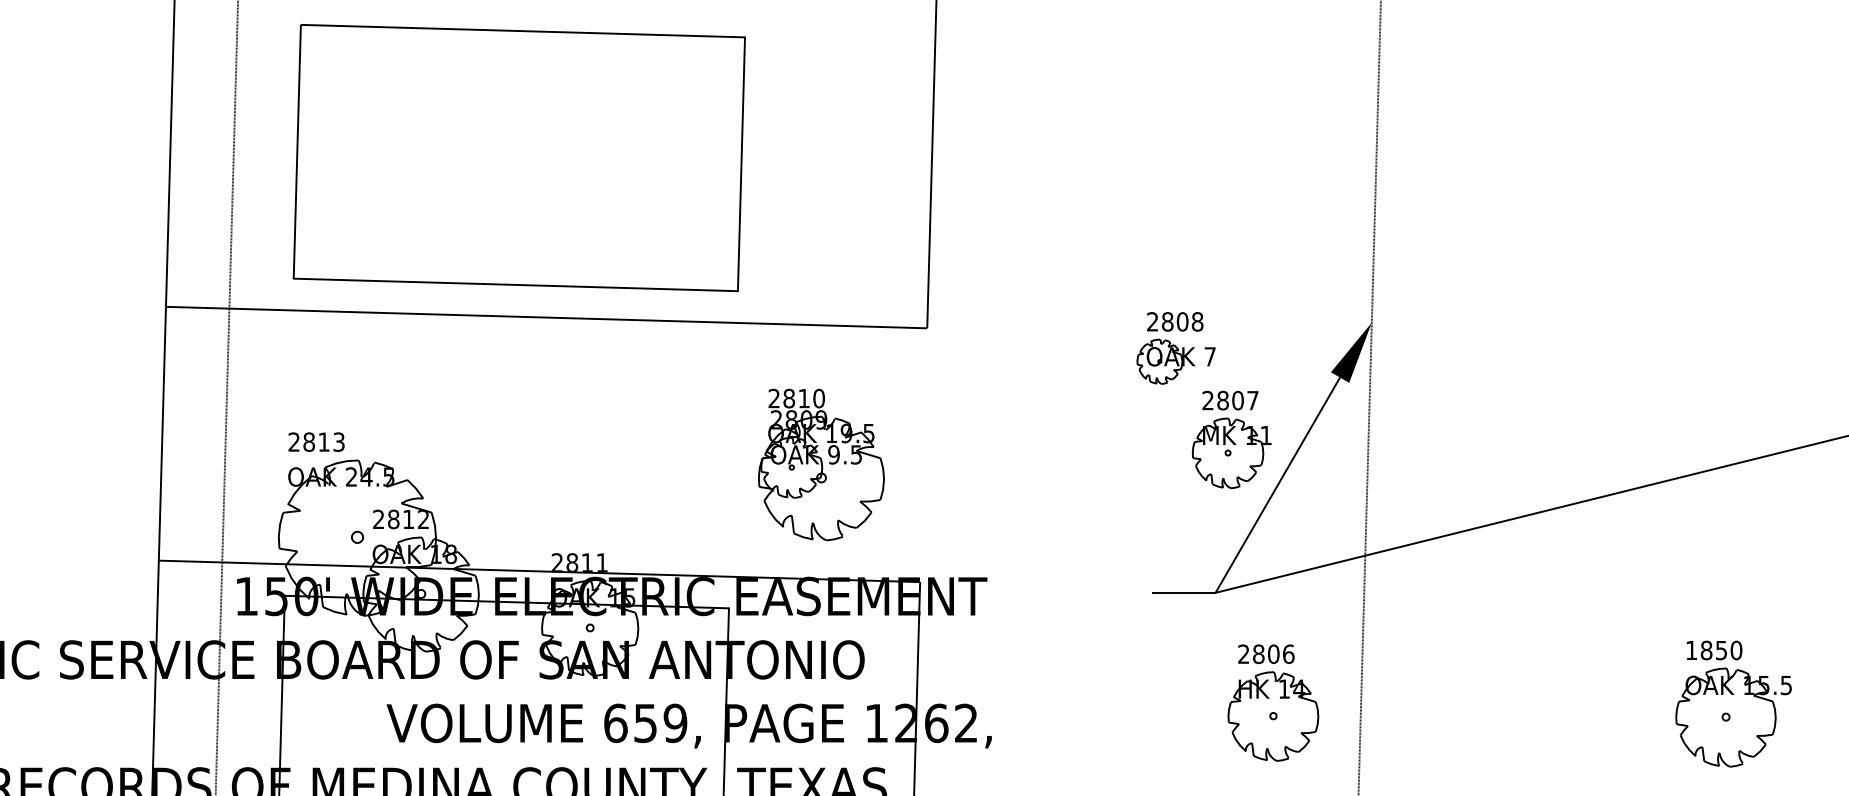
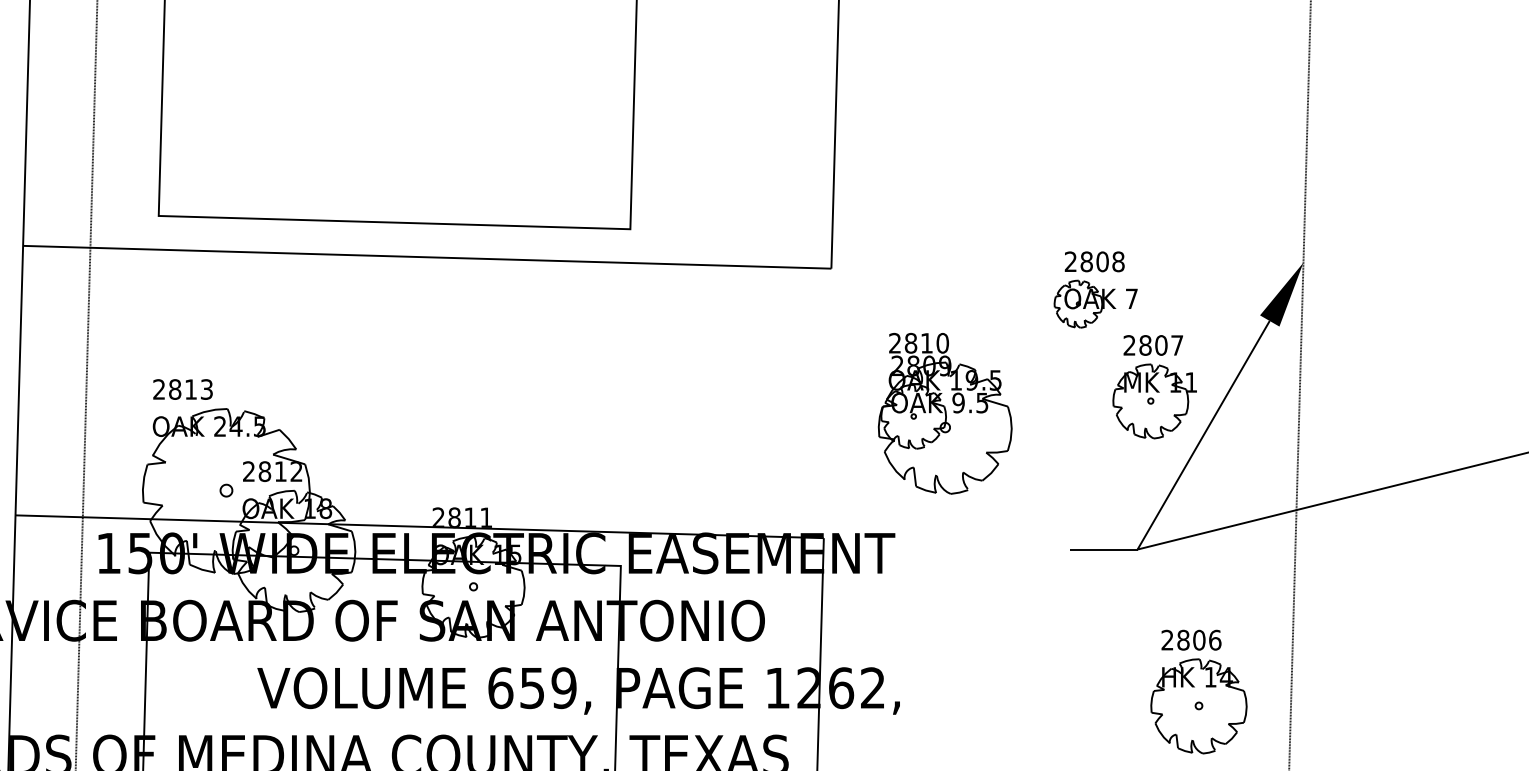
part: (821, 464) -> (945, 413), moved
part: (1273, 702) -> (1199, 691), moved

